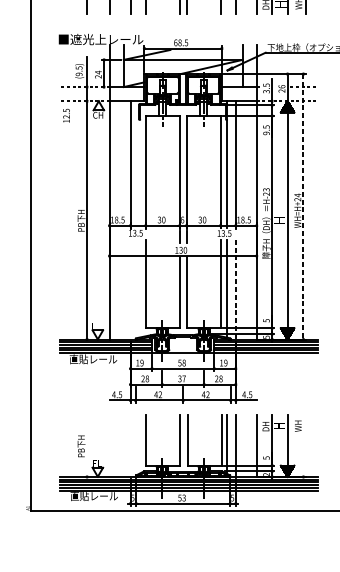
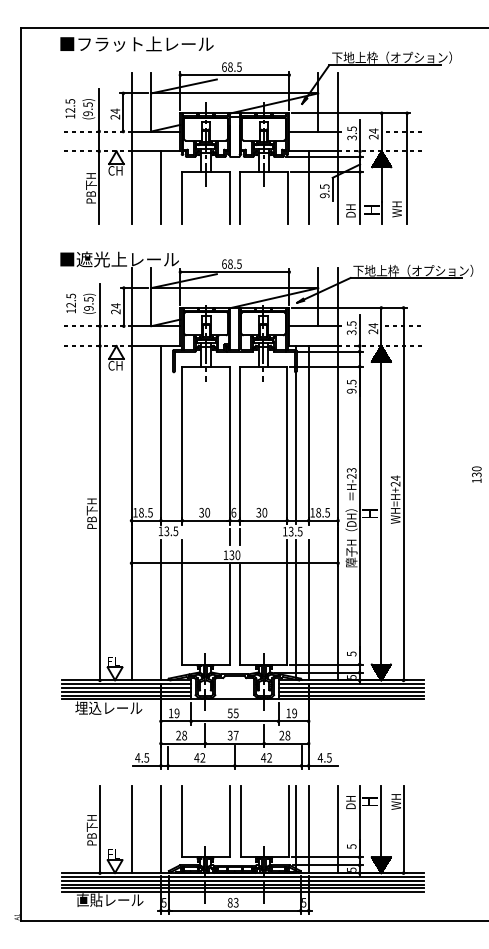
text: (282, 86) -> (373, 325), 26 -> 24
text: (66, 115) -> (70, 303), moved
line: (303, 207) -> (403, 494), dashed -> solid
line: (130, 289) -> (160, 610), added
line: (235, 289) -> (308, 610), dashed -> solid
text: (78, 359) -> (88, 708), 直貼レール -> 埋込レール
text: (183, 362) -> (235, 712), 58 -> 55
line: (87, 445) -> (100, 829), added
line: (109, 445) -> (131, 829), added
line: (130, 445) -> (160, 829), added
line: (303, 445) -> (403, 829), added
text: (266, 474) -> (351, 869), 2 -> 5
text: (179, 497) -> (229, 902), 53 -> 83

